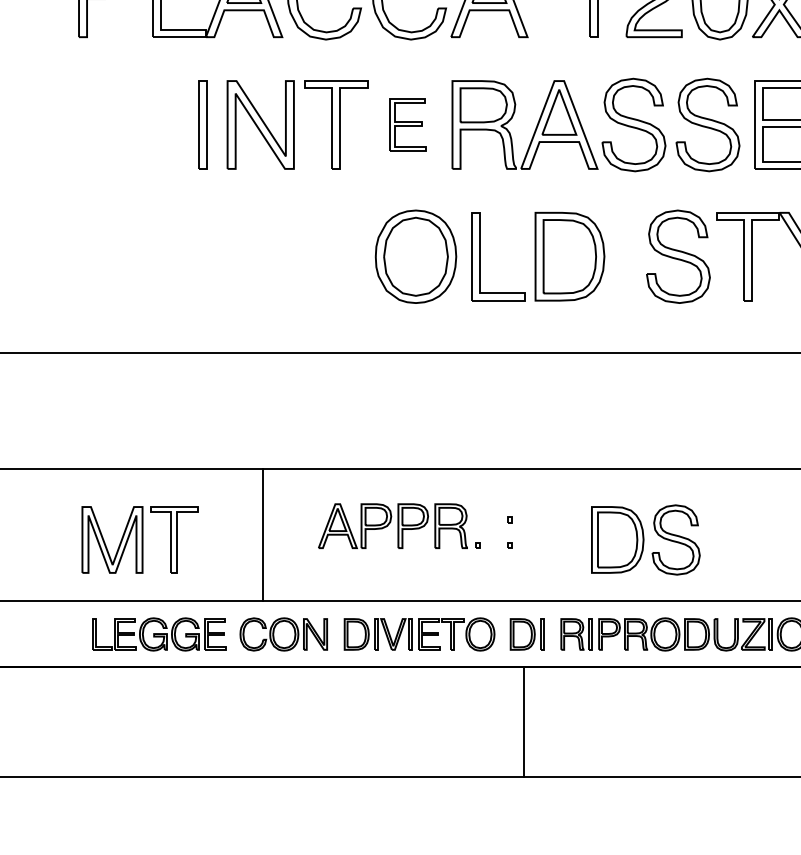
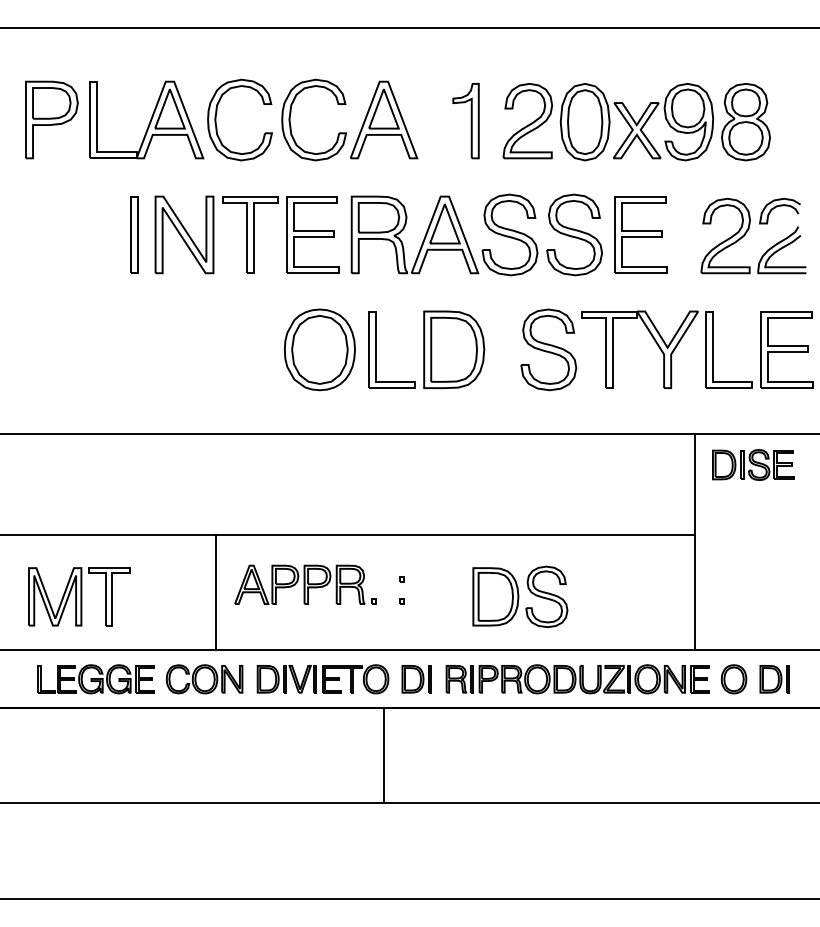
part: (407, 124) -> (312, 234), size x1.67
line: (263, 534) -> (216, 592), moved
line: (523, 721) -> (383, 755), moved

